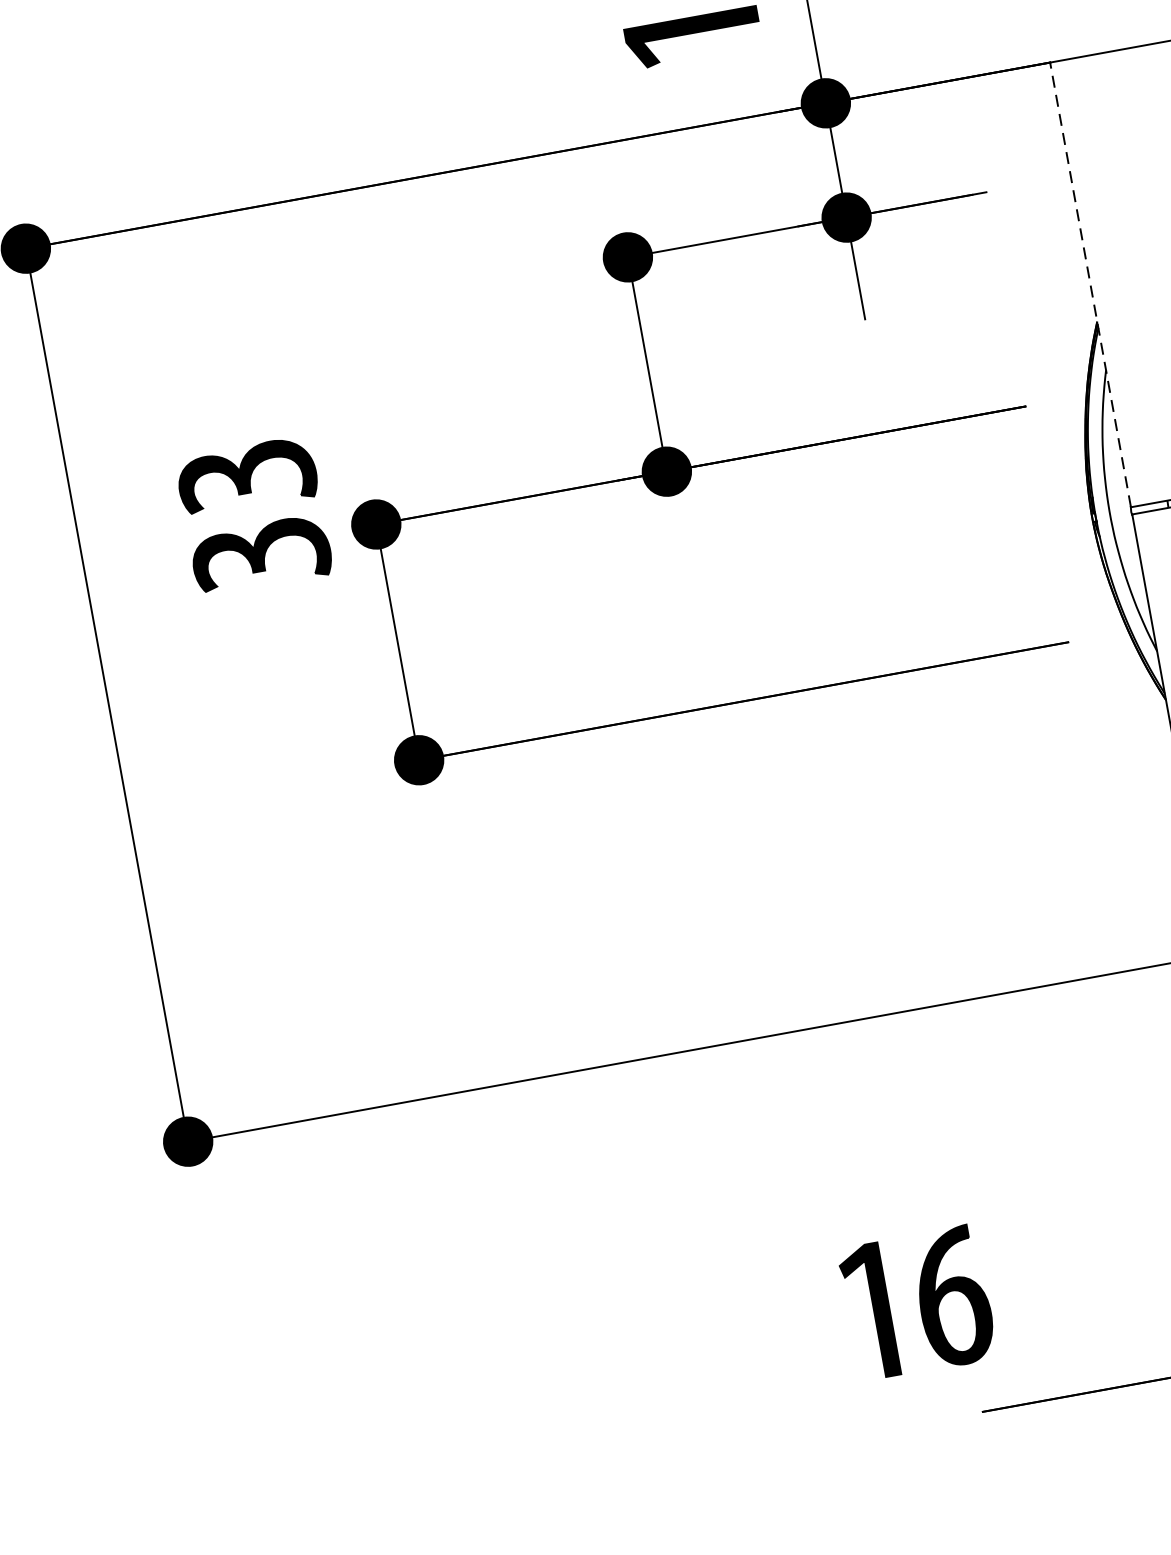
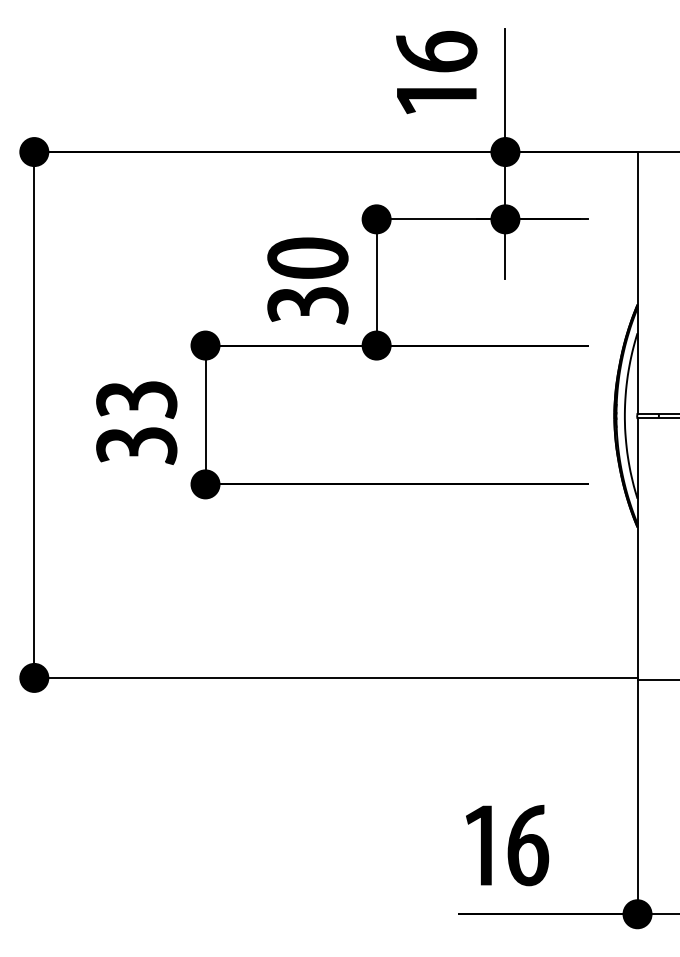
line: (1090, 285) -> (637, 283), dashed -> solid
part: (529, 382) -> (307, 280), added
part: (262, 527) -> (140, 430), moved
part: (917, 1303) -> (507, 845), moved

